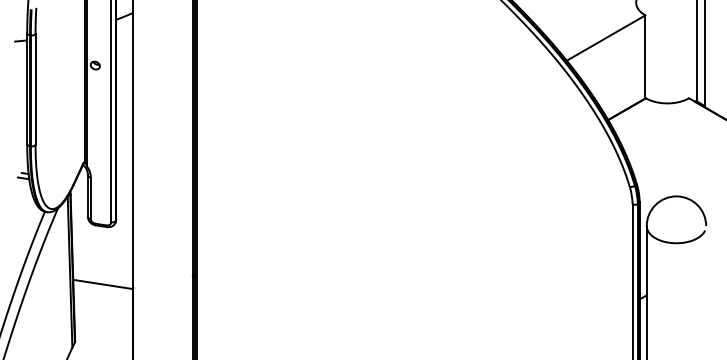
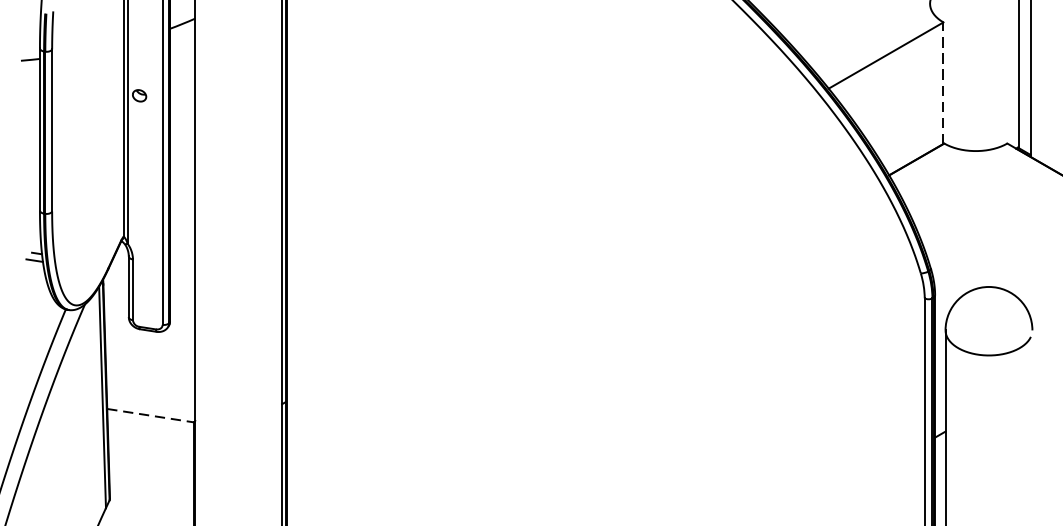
line: (645, 57) -> (943, 83), solid -> dashed
line: (103, 284) -> (151, 415), solid -> dashed

